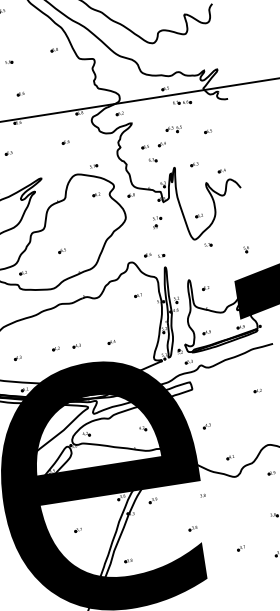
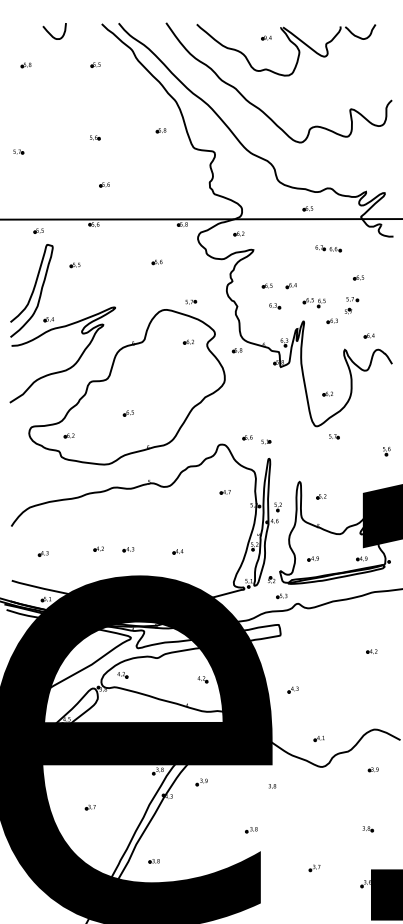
part: (182, 102) -> (328, 248), moved
part: (173, 130) -> (313, 303), moved
part: (157, 222) -> (352, 305), moved

